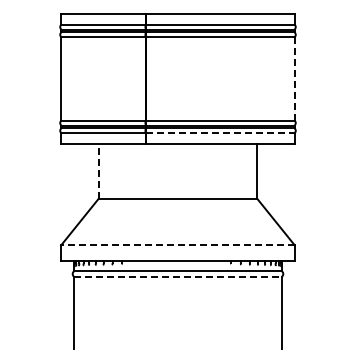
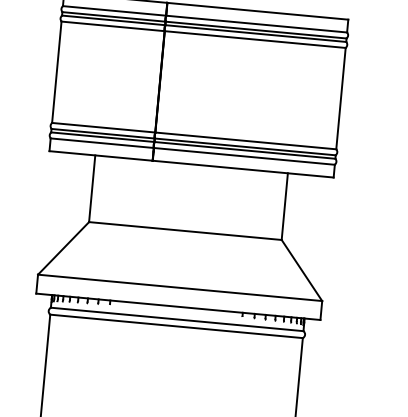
line: (294, 78) -> (340, 98), dashed -> solid
line: (220, 133) -> (244, 156), dashed -> solid
line: (98, 170) -> (91, 187), dashed -> solid
line: (177, 245) -> (179, 288), dashed -> solid
line: (177, 276) -> (176, 325), dashed -> solid

